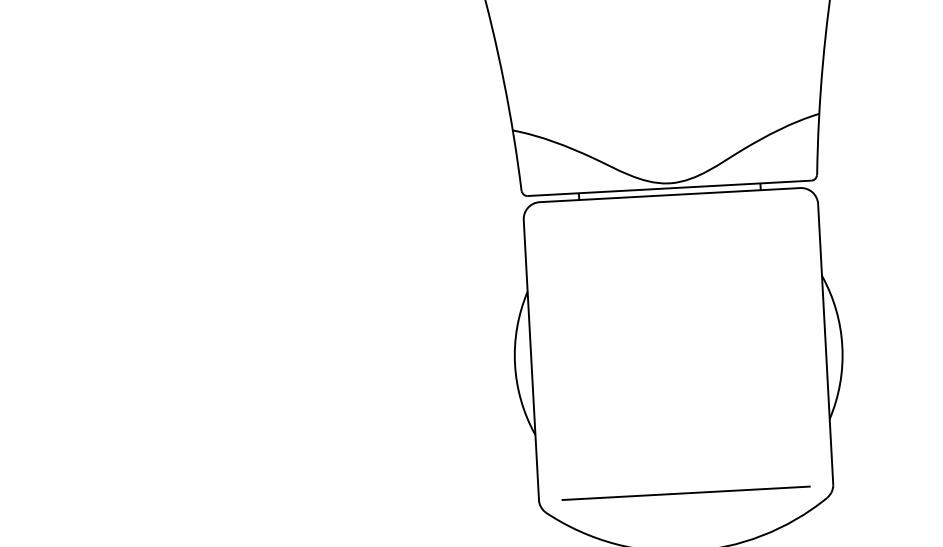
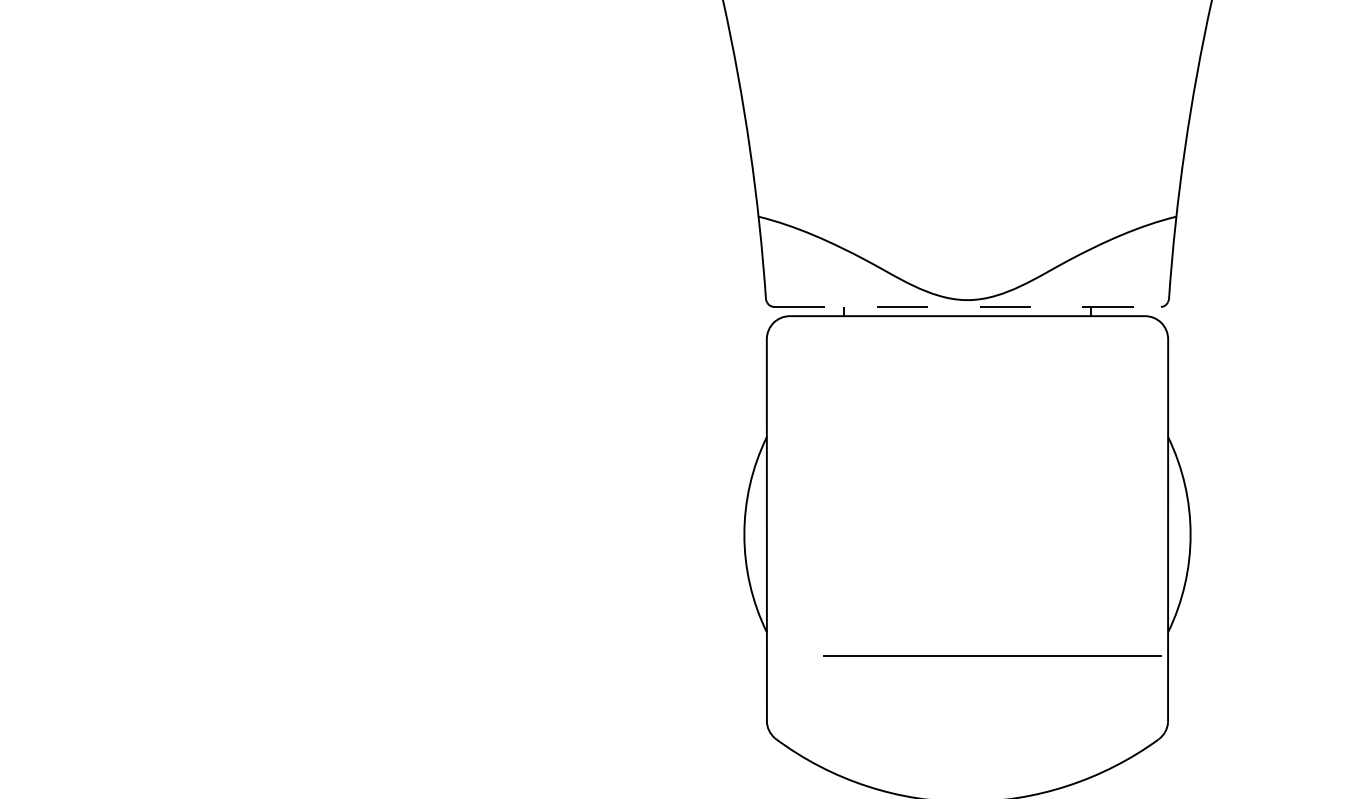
line: (669, 188) -> (967, 306), solid -> dashed
line: (686, 493) -> (992, 655), moved

